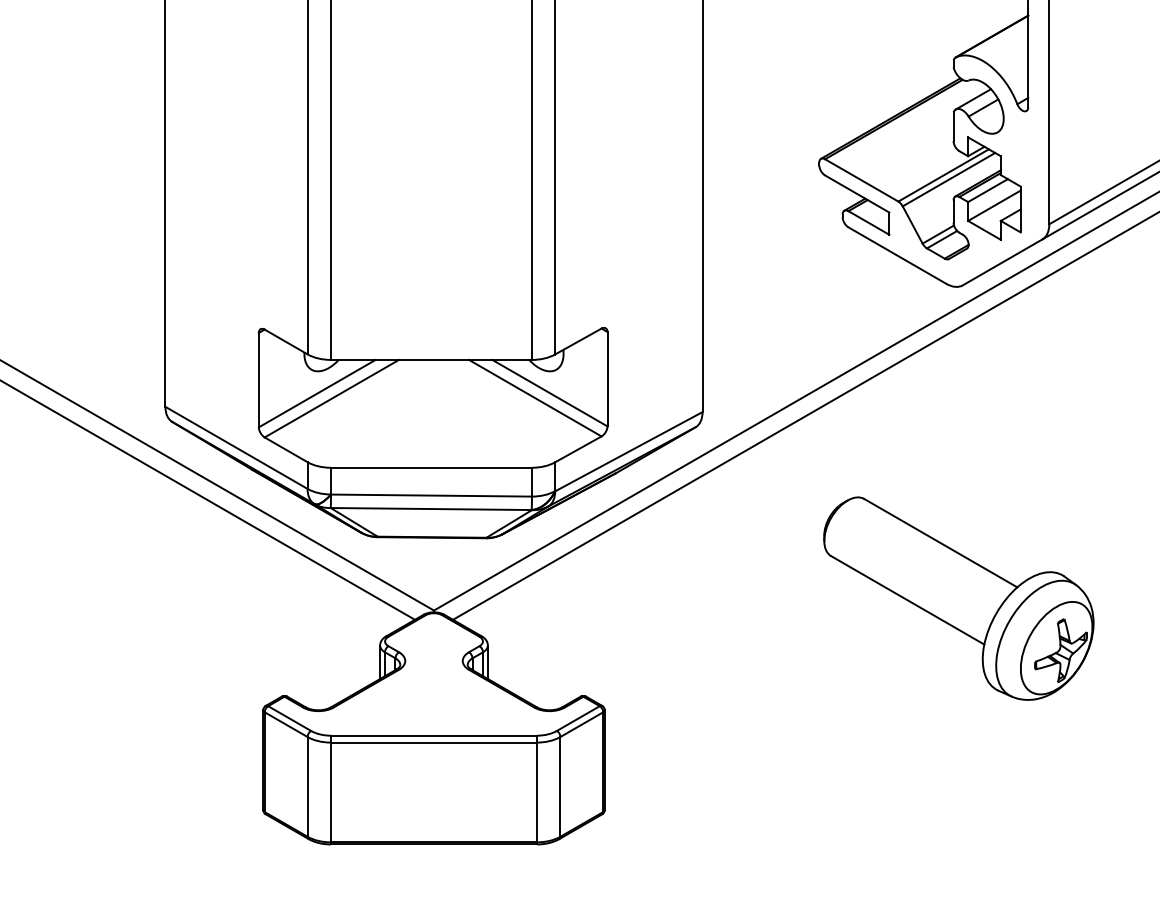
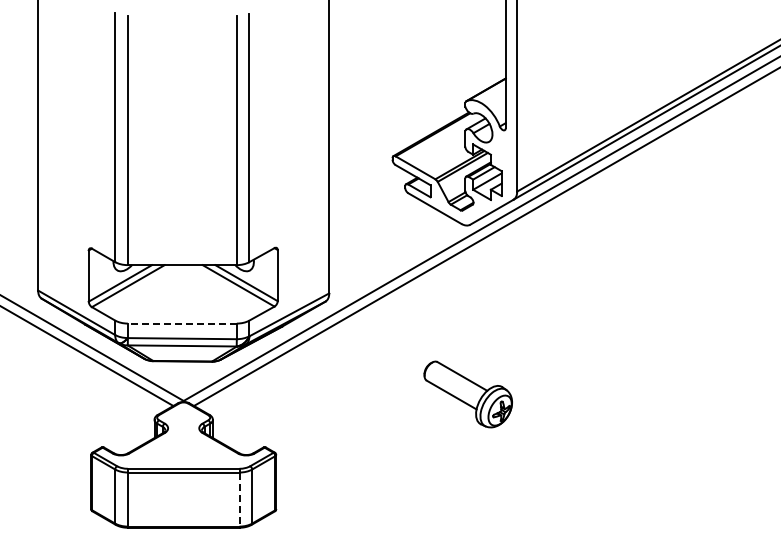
line: (429, 467) -> (181, 323), solid -> dashed
part: (959, 598) -> (468, 394), size x0.6
line: (536, 794) -> (239, 500), solid -> dashed

